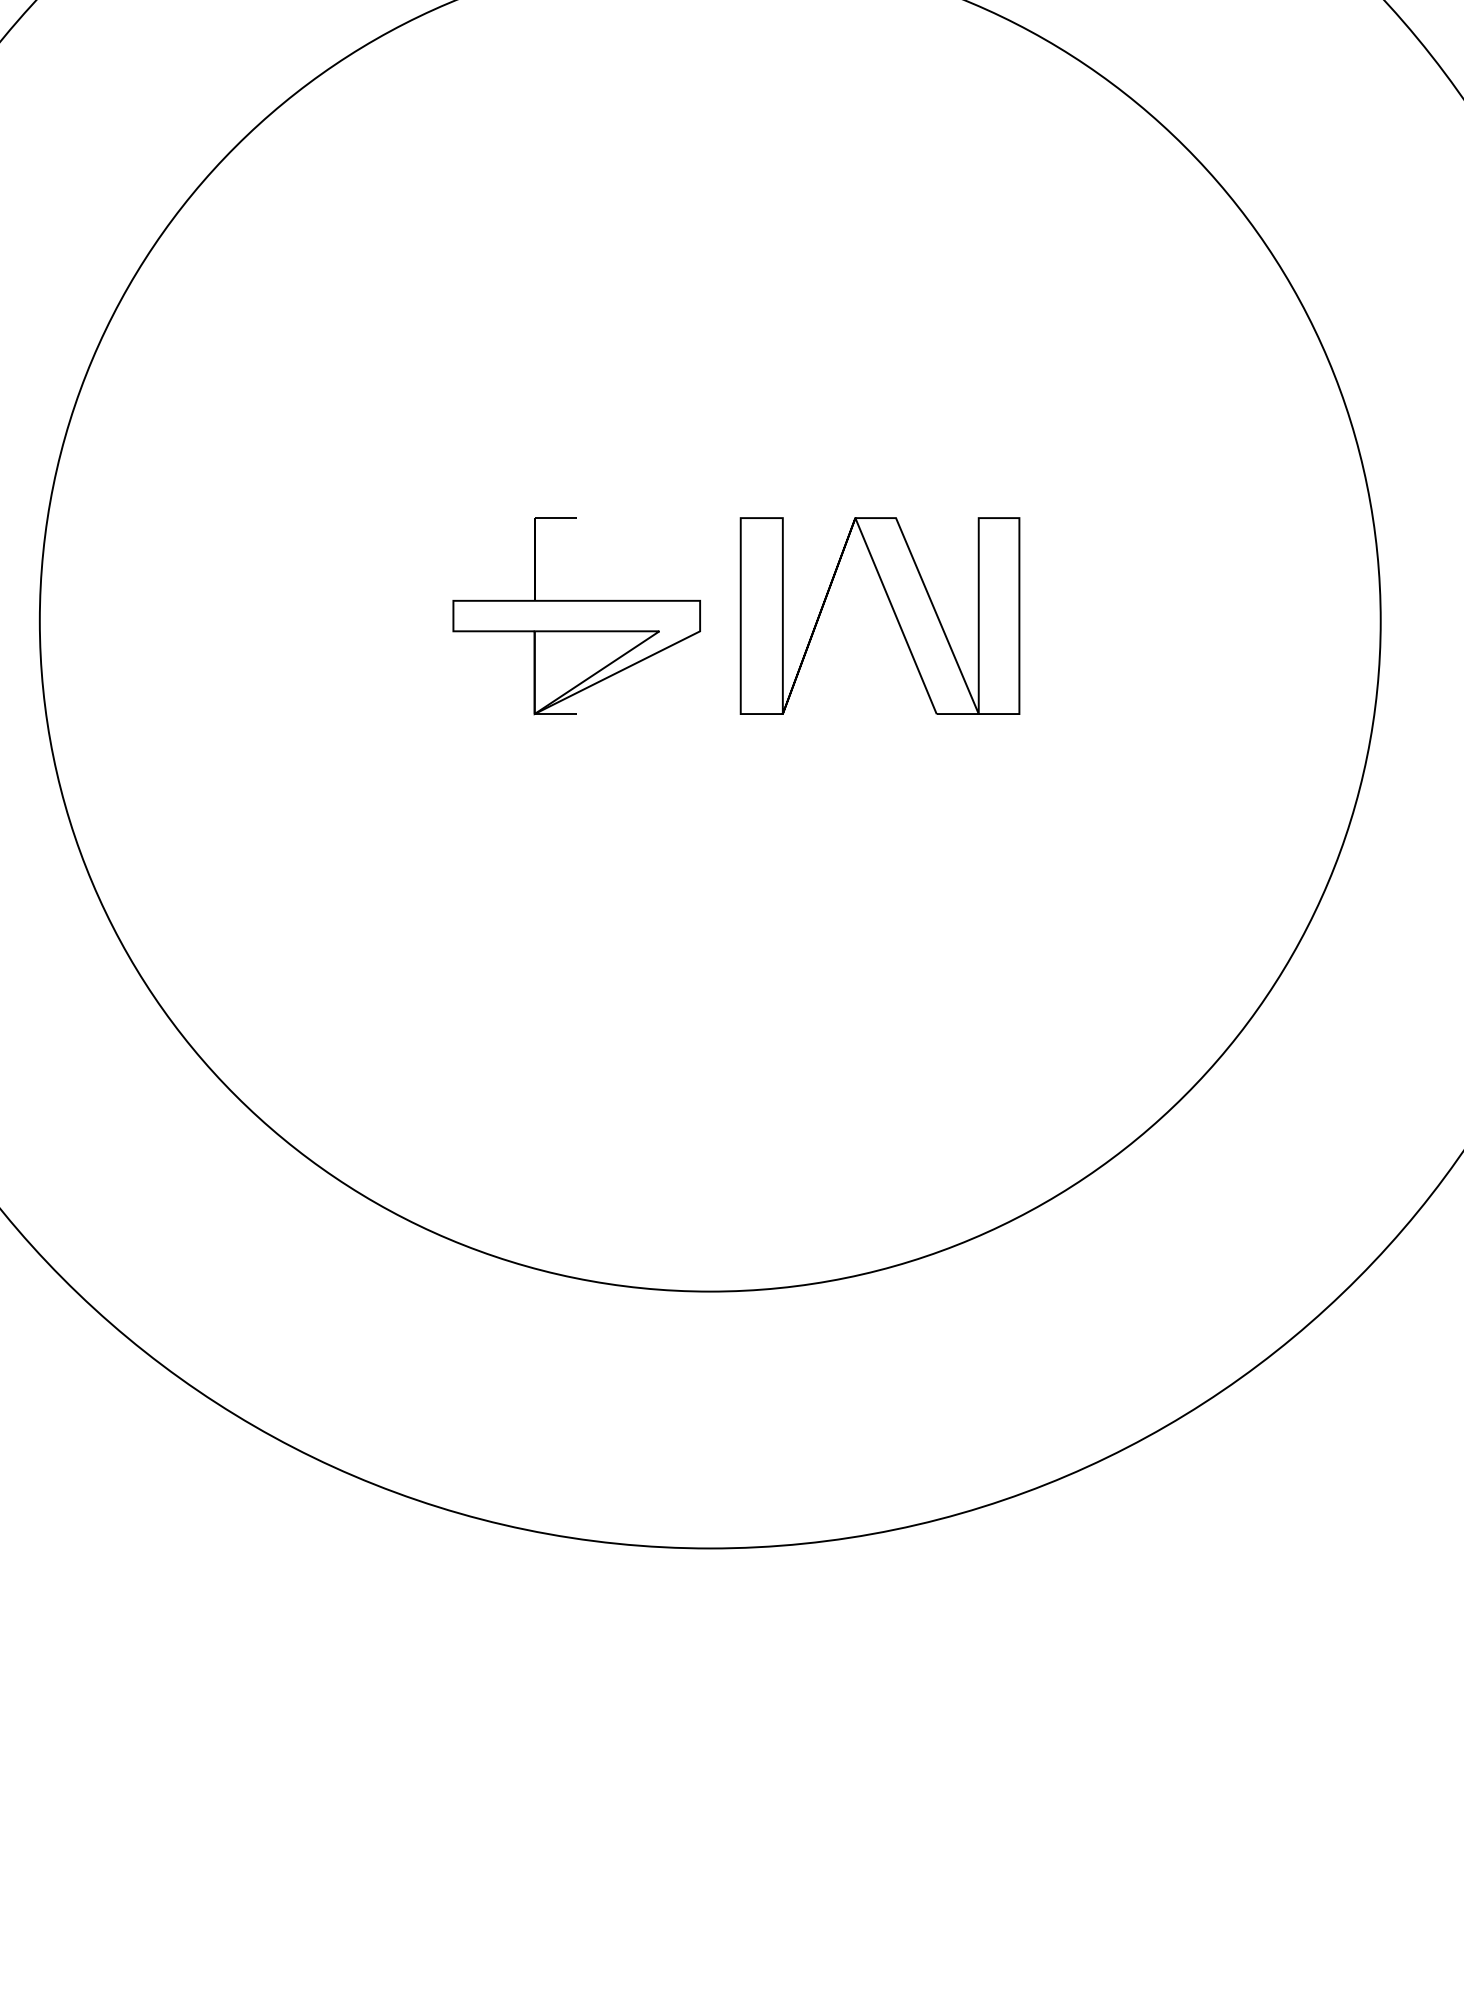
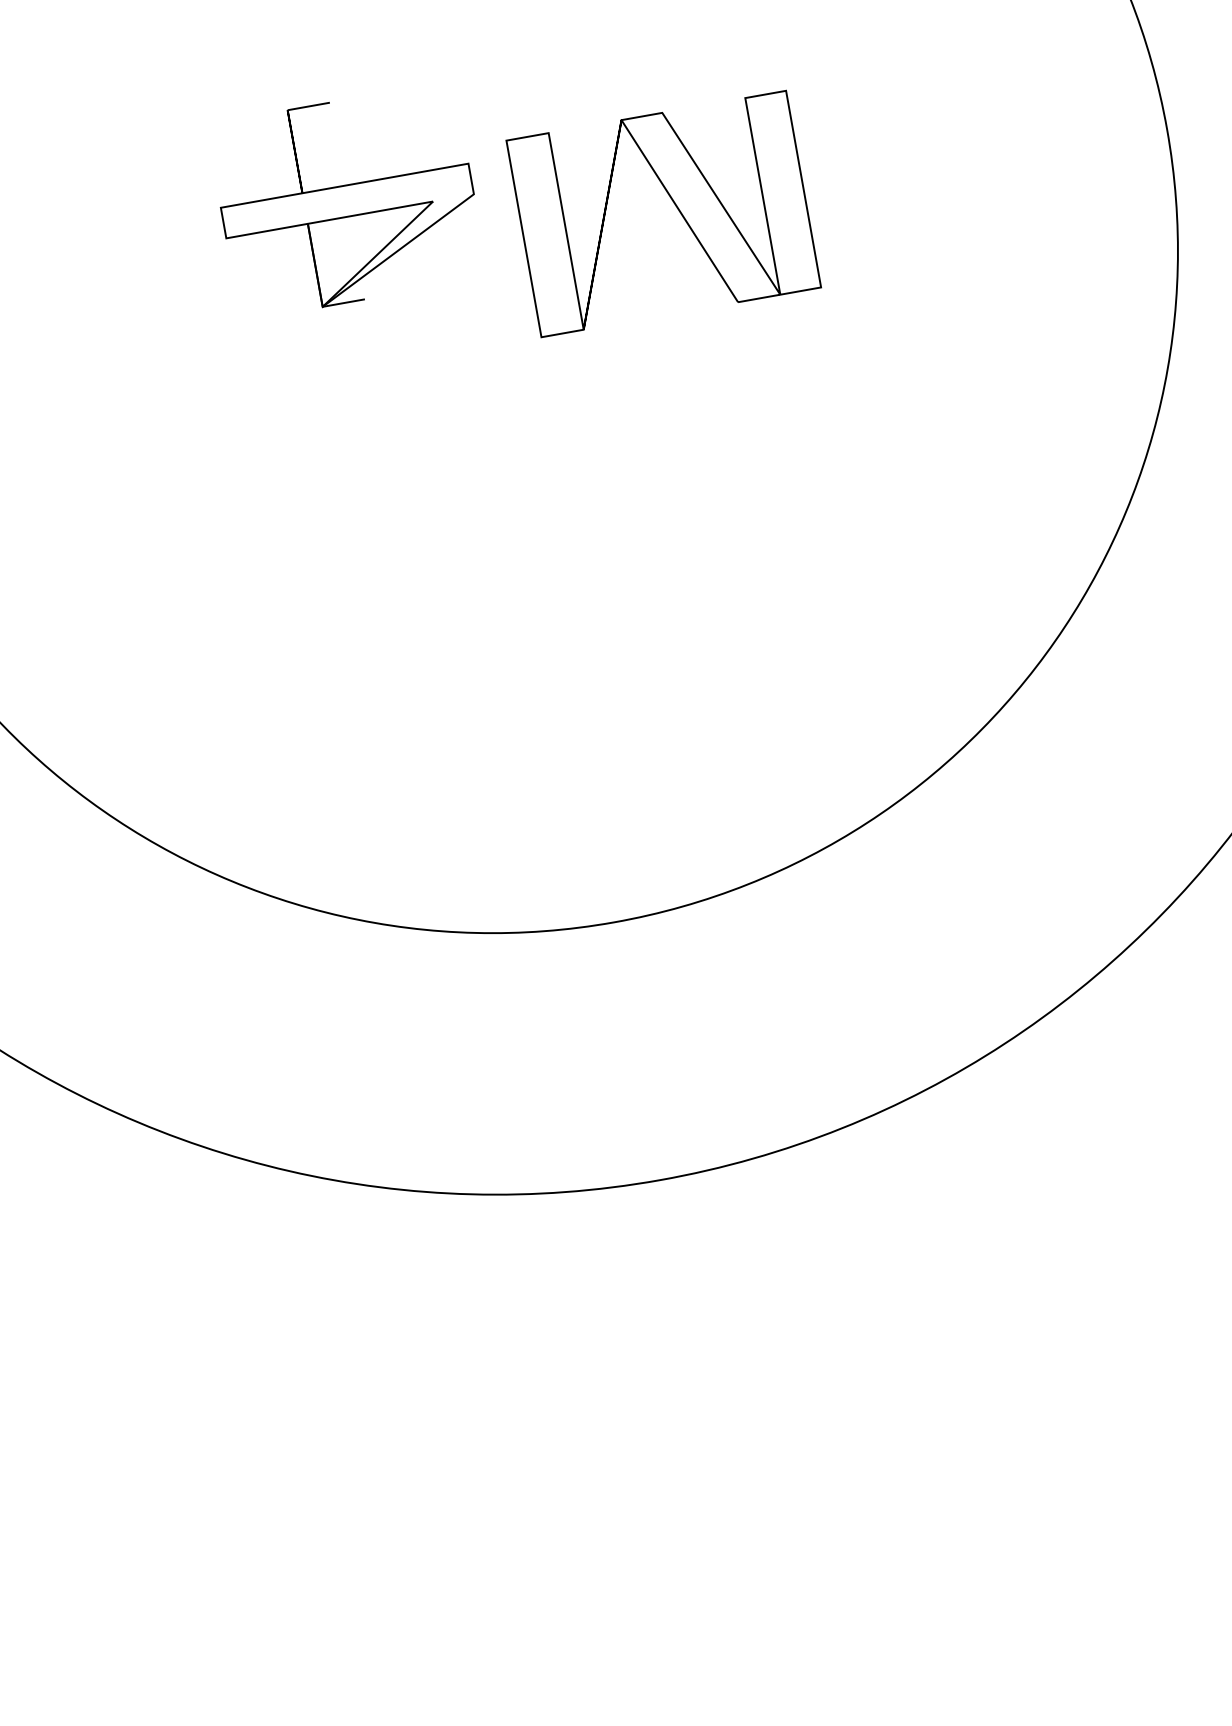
part: (576, 616) -> (347, 201), moved

